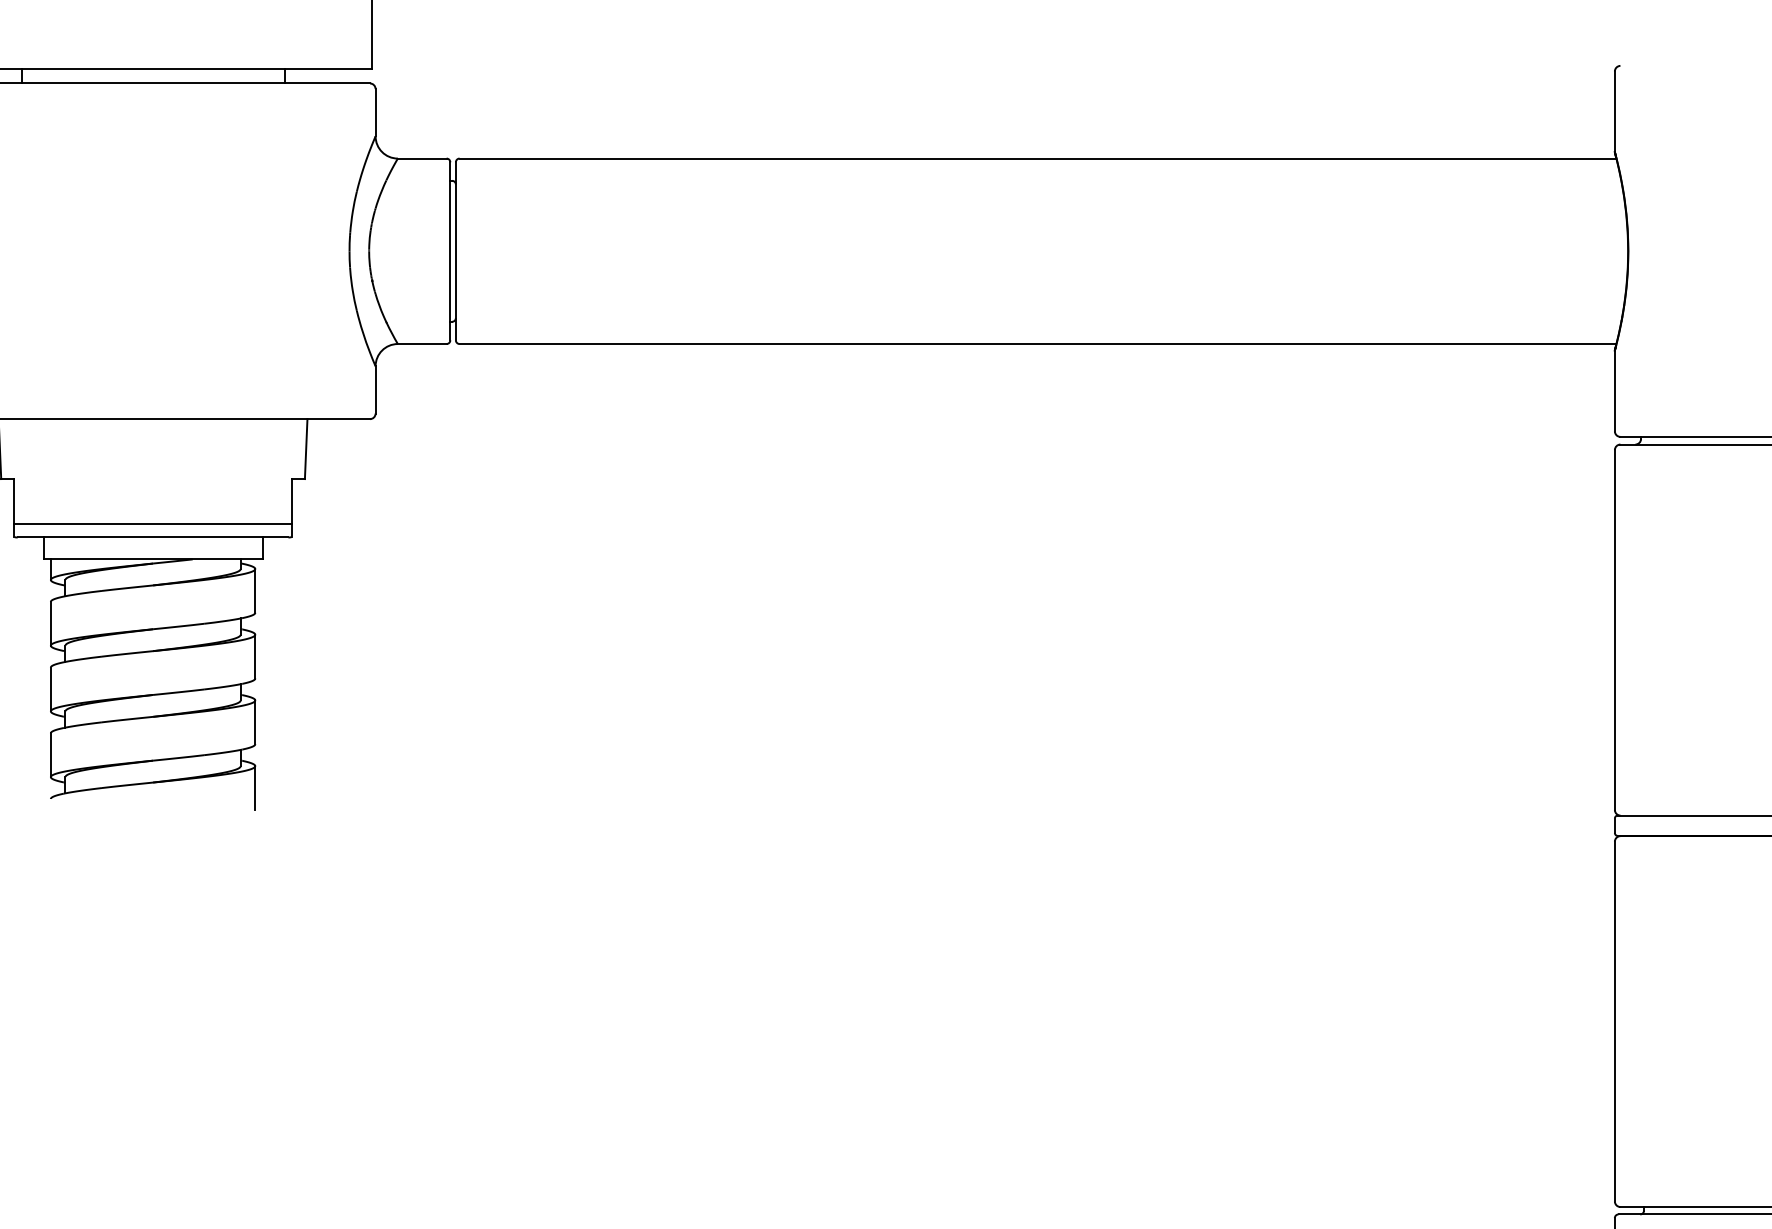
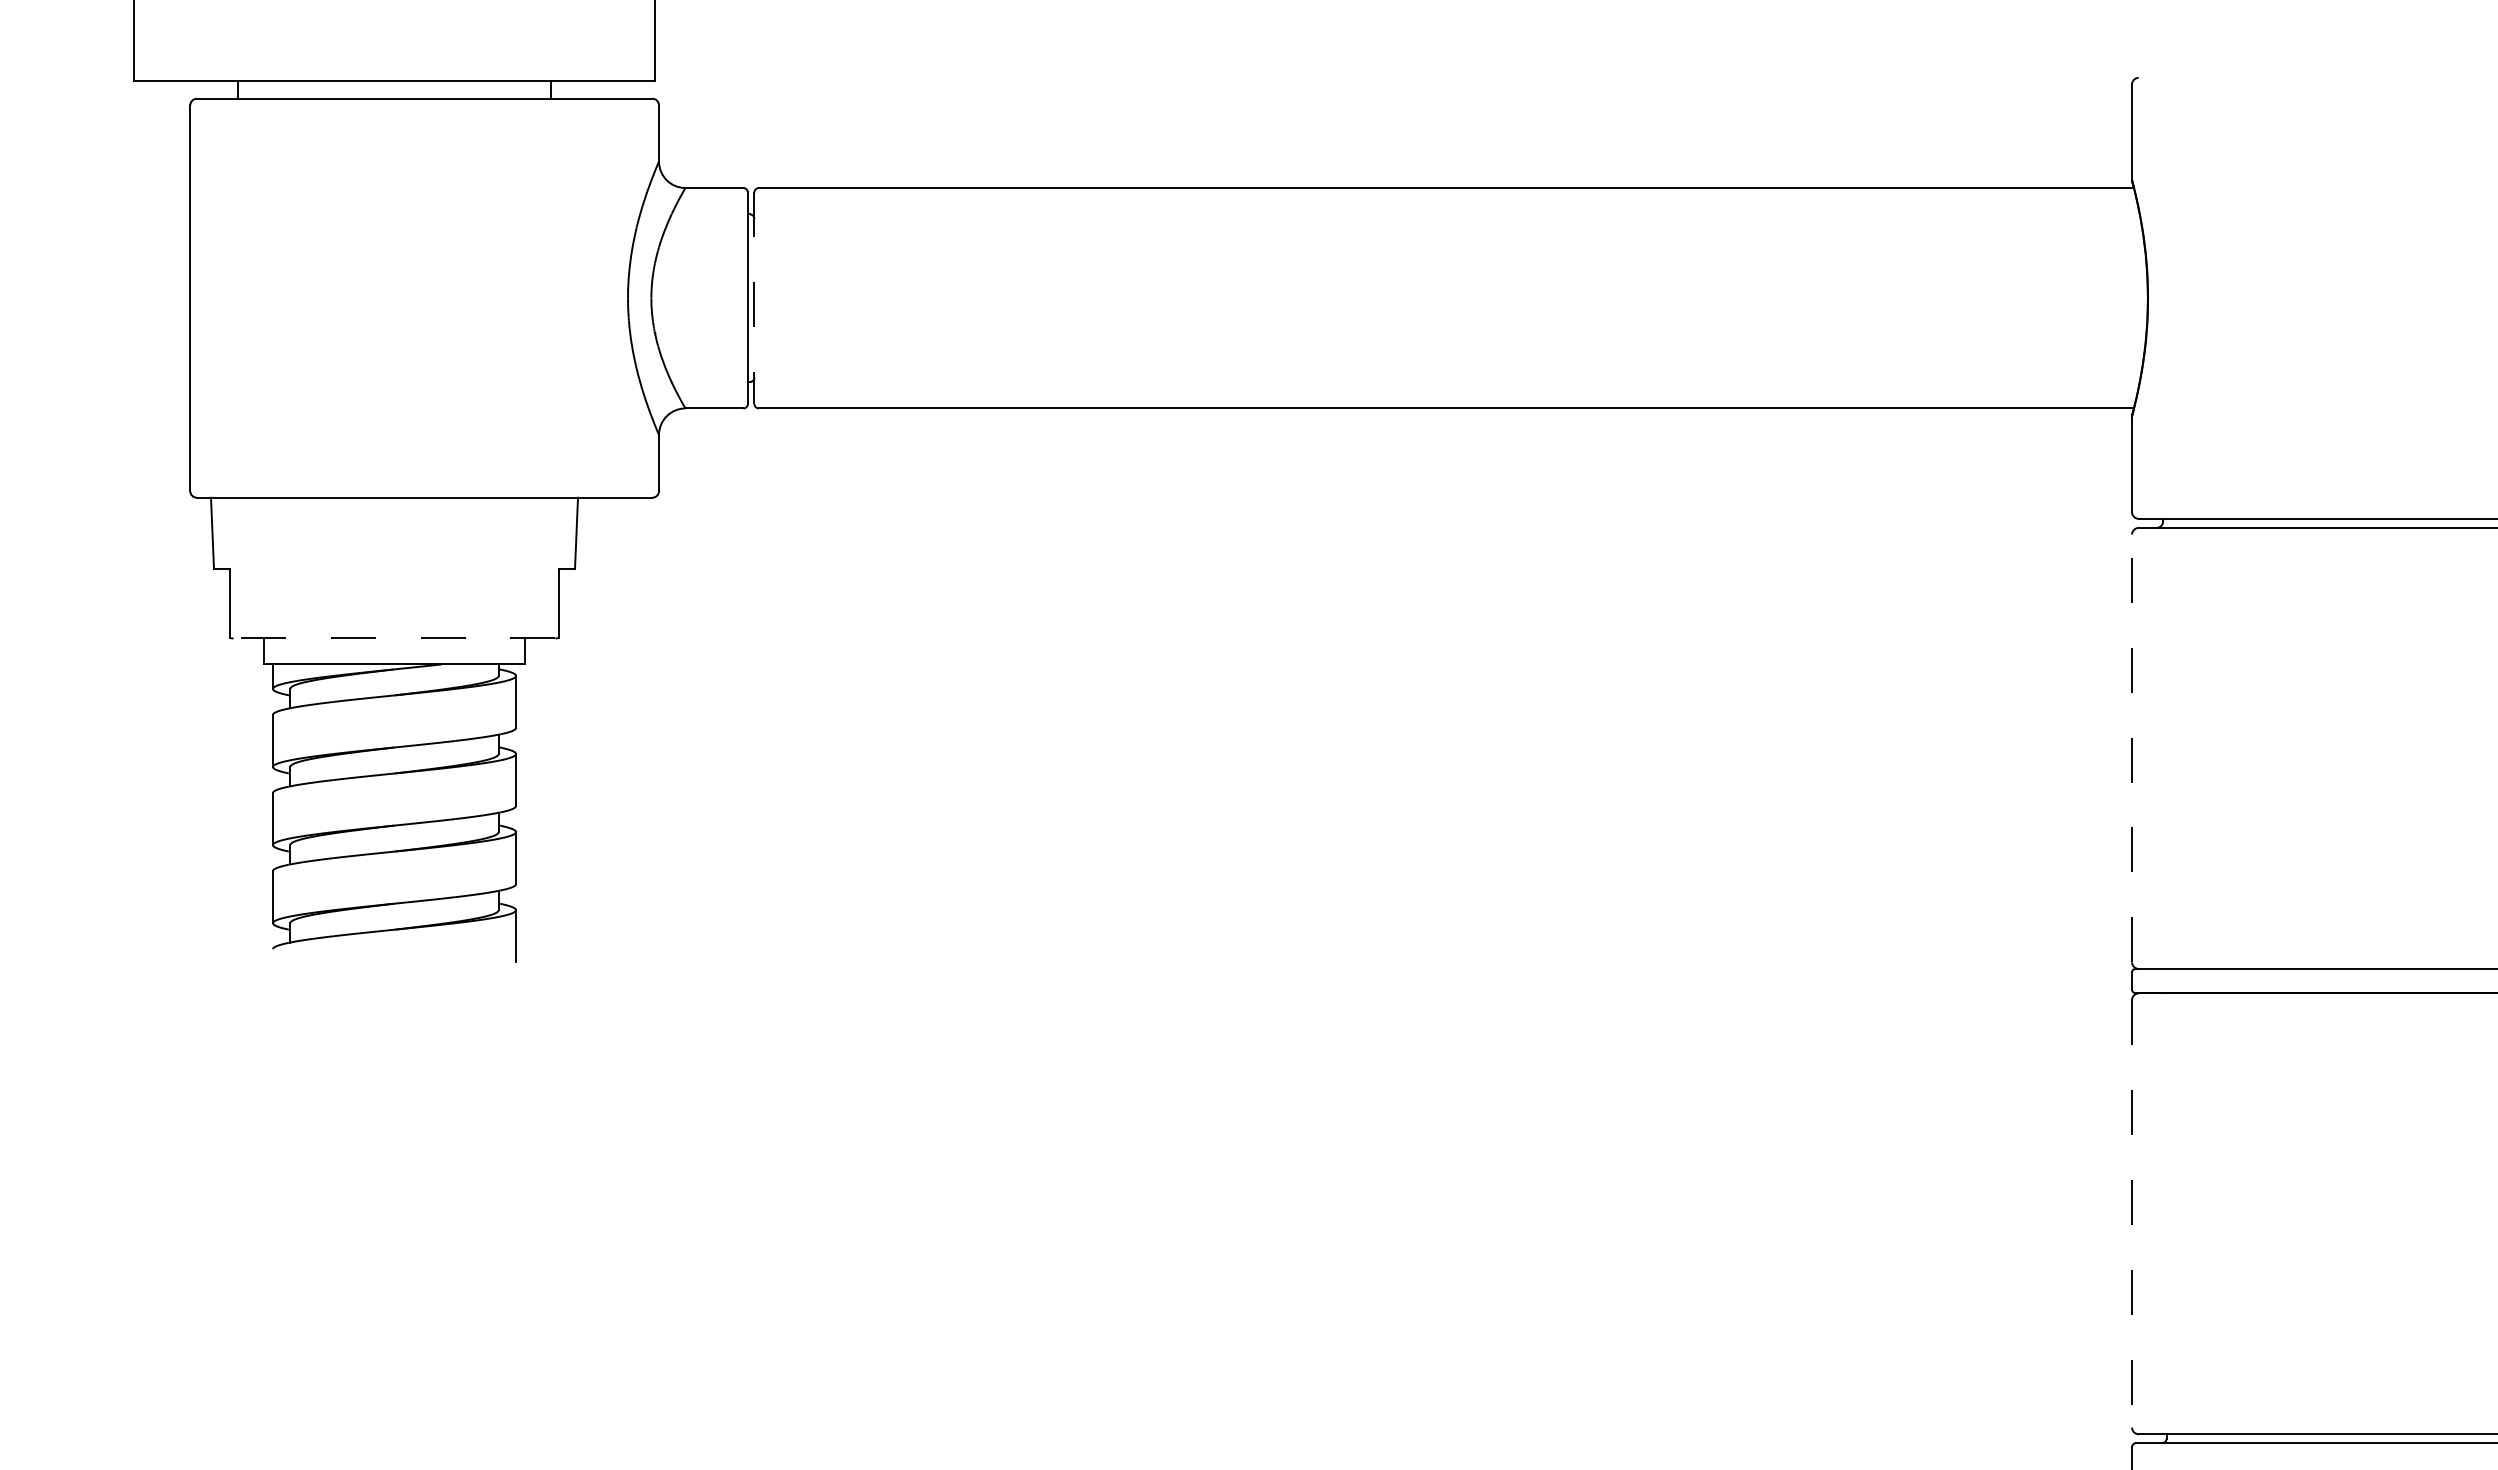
line: (455, 251) -> (754, 298), solid -> dashed
line: (153, 523) -> (394, 621), removed
line: (153, 537) -> (394, 638), solid -> dashed
line: (1615, 630) -> (2132, 748), solid -> dashed
line: (1615, 1021) -> (2132, 1213), solid -> dashed

